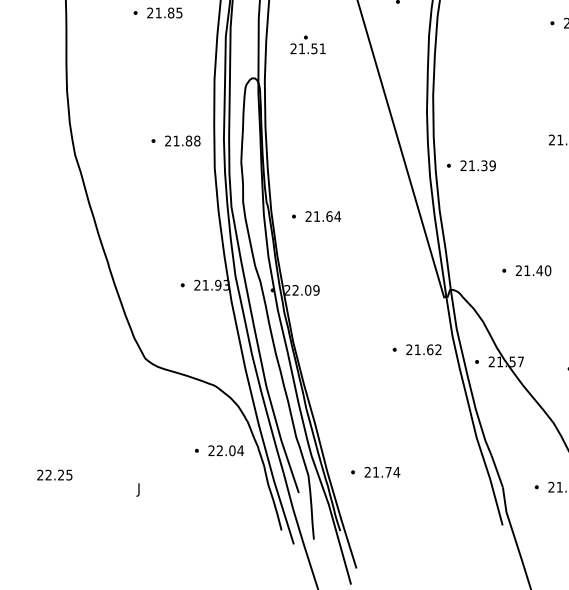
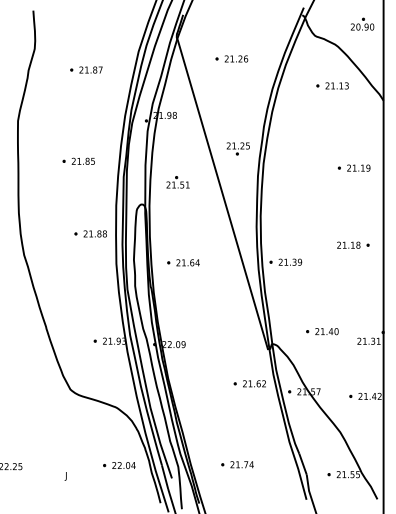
part: (175, 140) -> (90, 233), moved
part: (316, 216) -> (183, 262), moved
part: (219, 450) -> (119, 465), moved
part: (375, 471) -> (237, 464), moved

